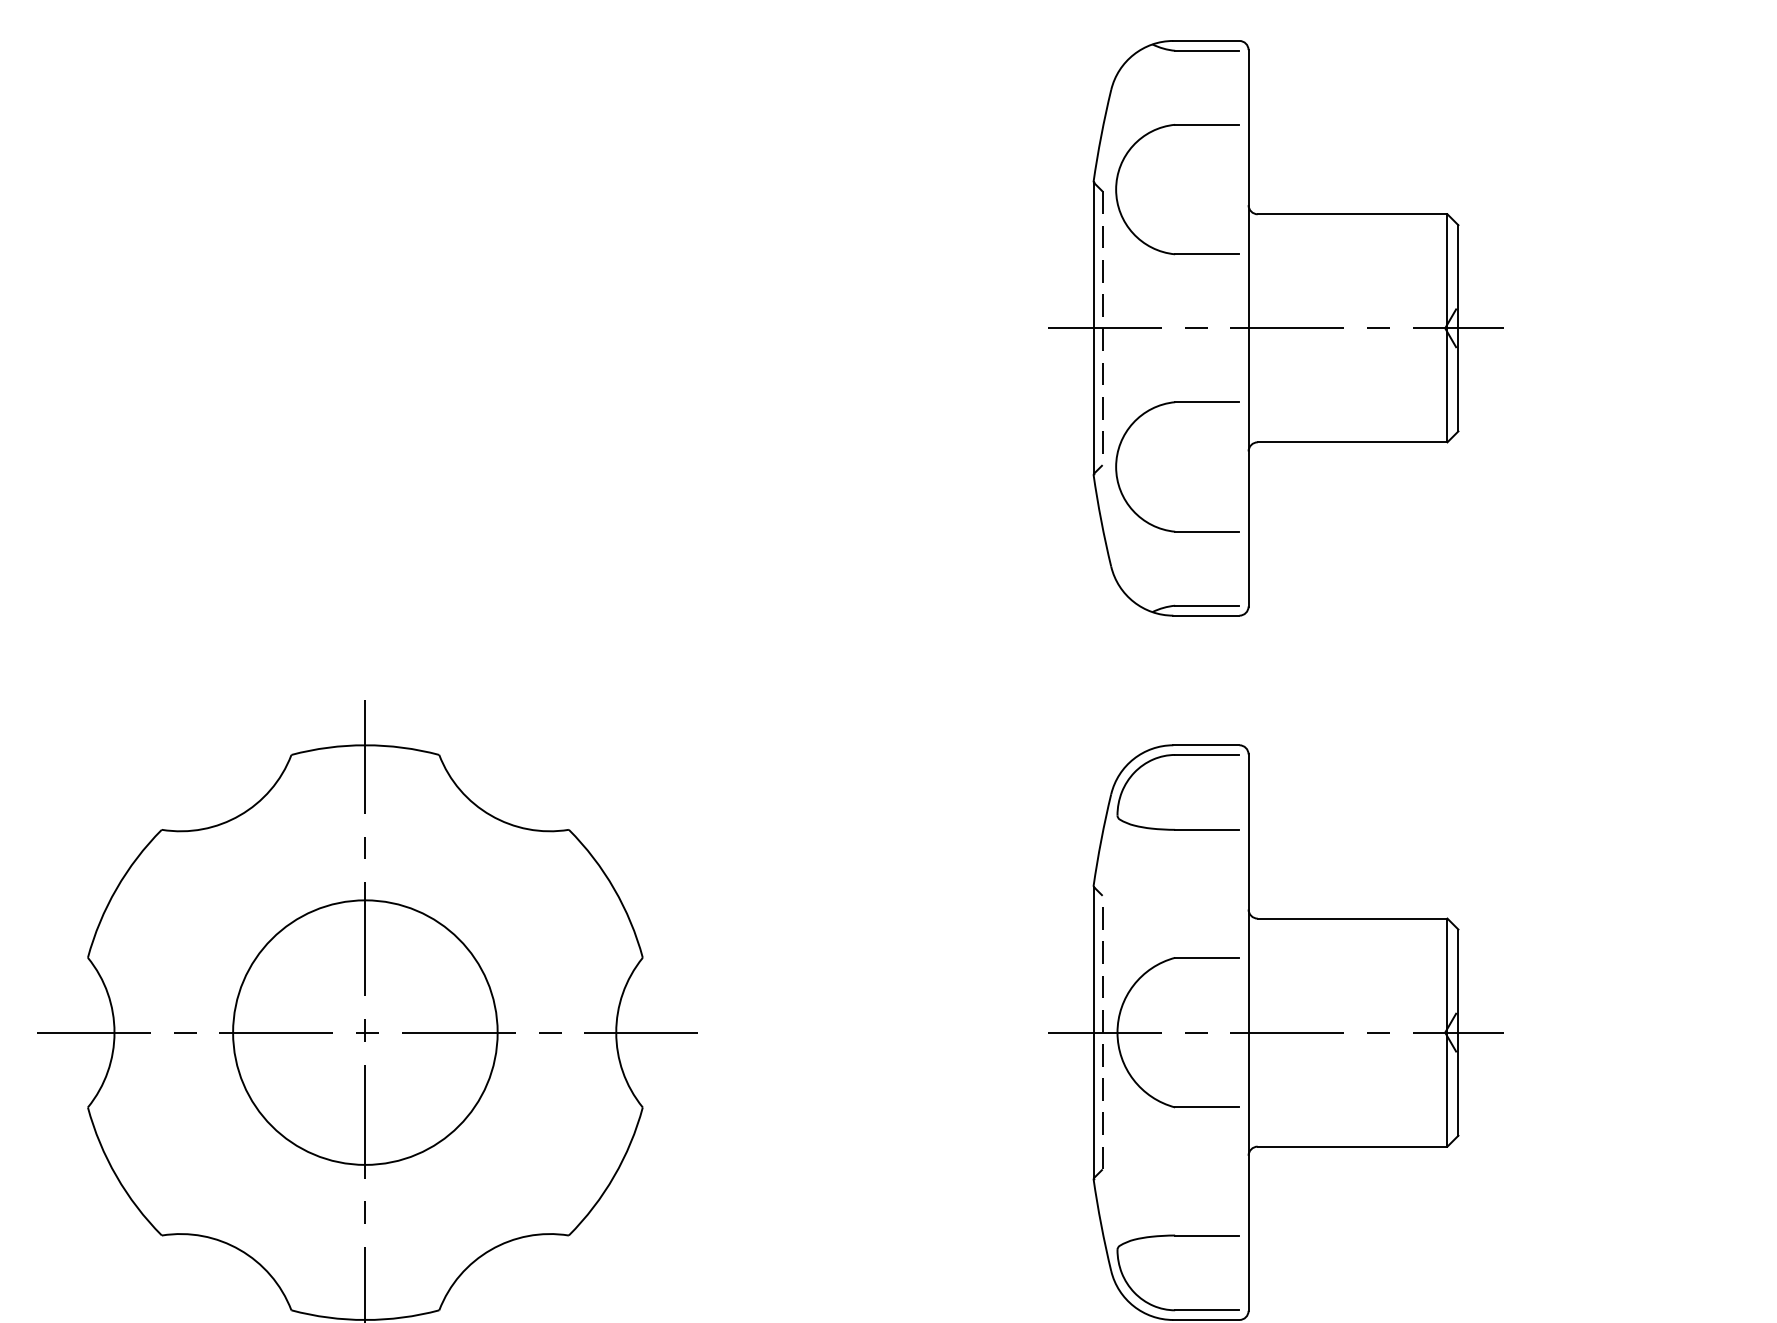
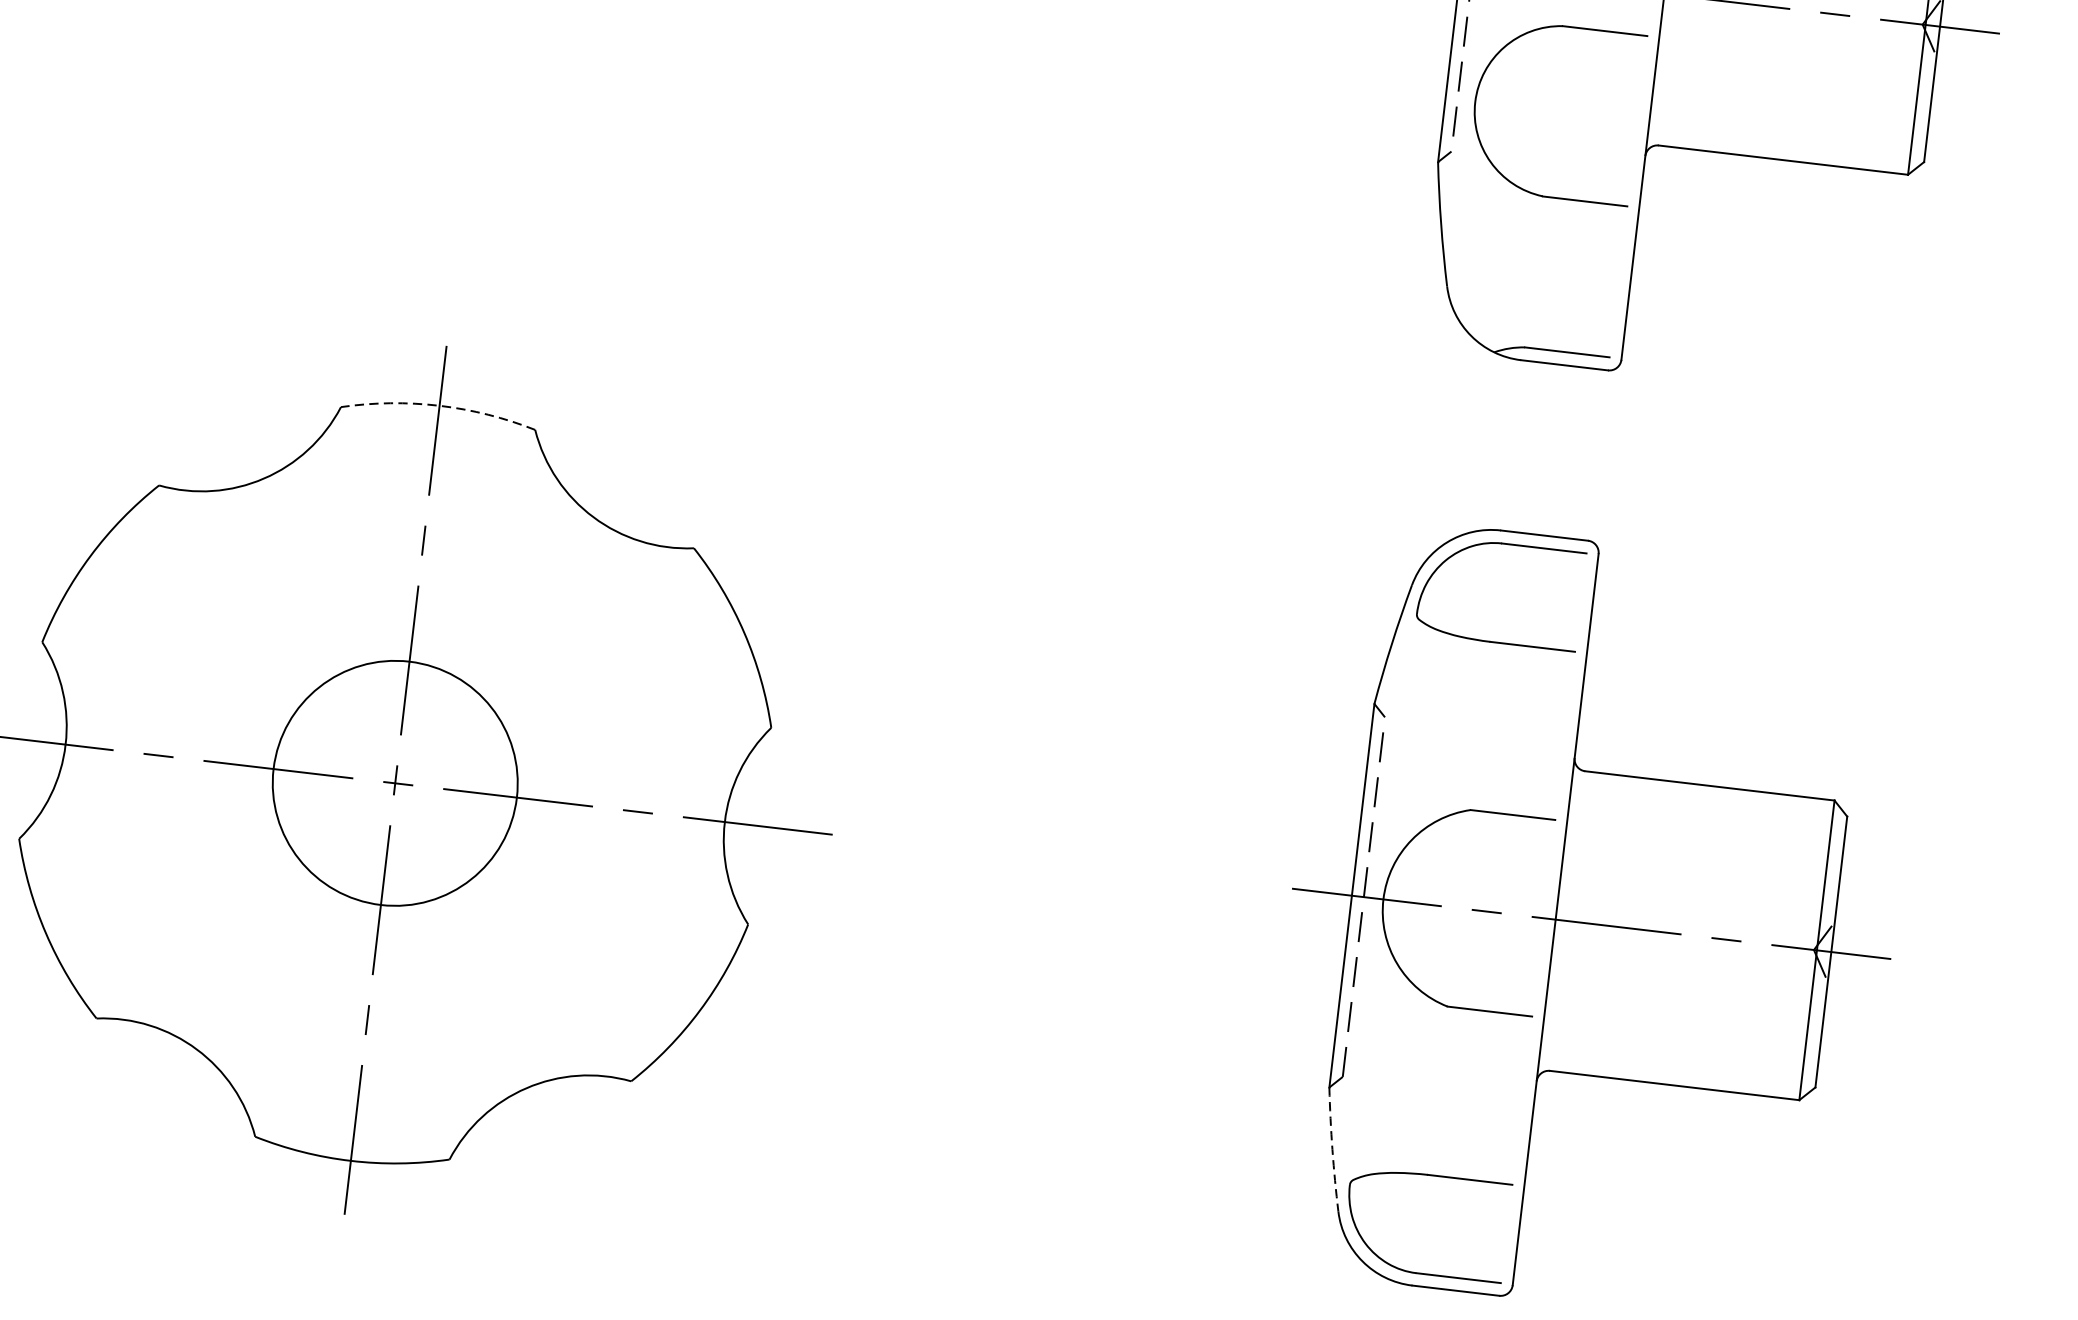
part: (1117, 465) -> (1477, 100), moved
arc: (365, 745) -> (439, 406), solid -> dashed
circle: (365, 1032) -> (395, 783), size x0.7
arc: (1101, 1225) -> (1332, 1150), solid -> dashed

